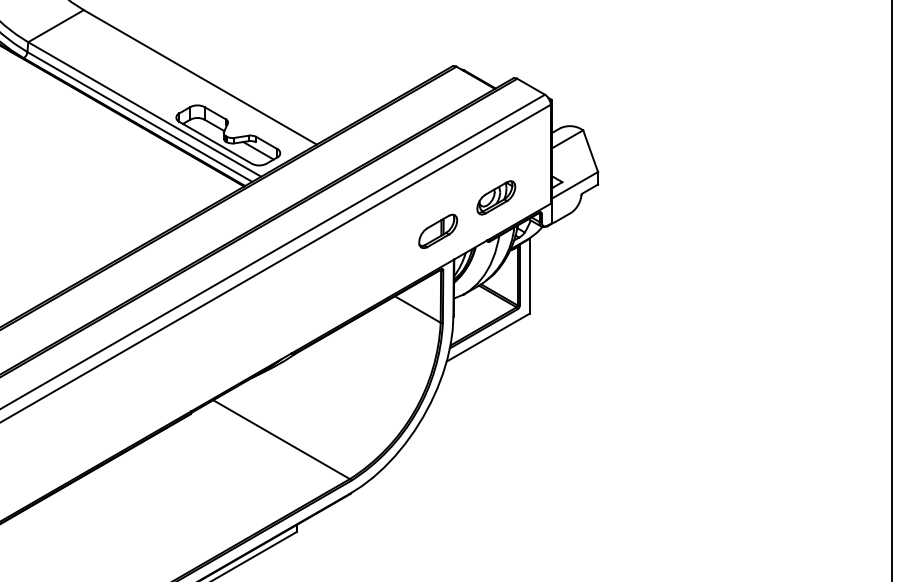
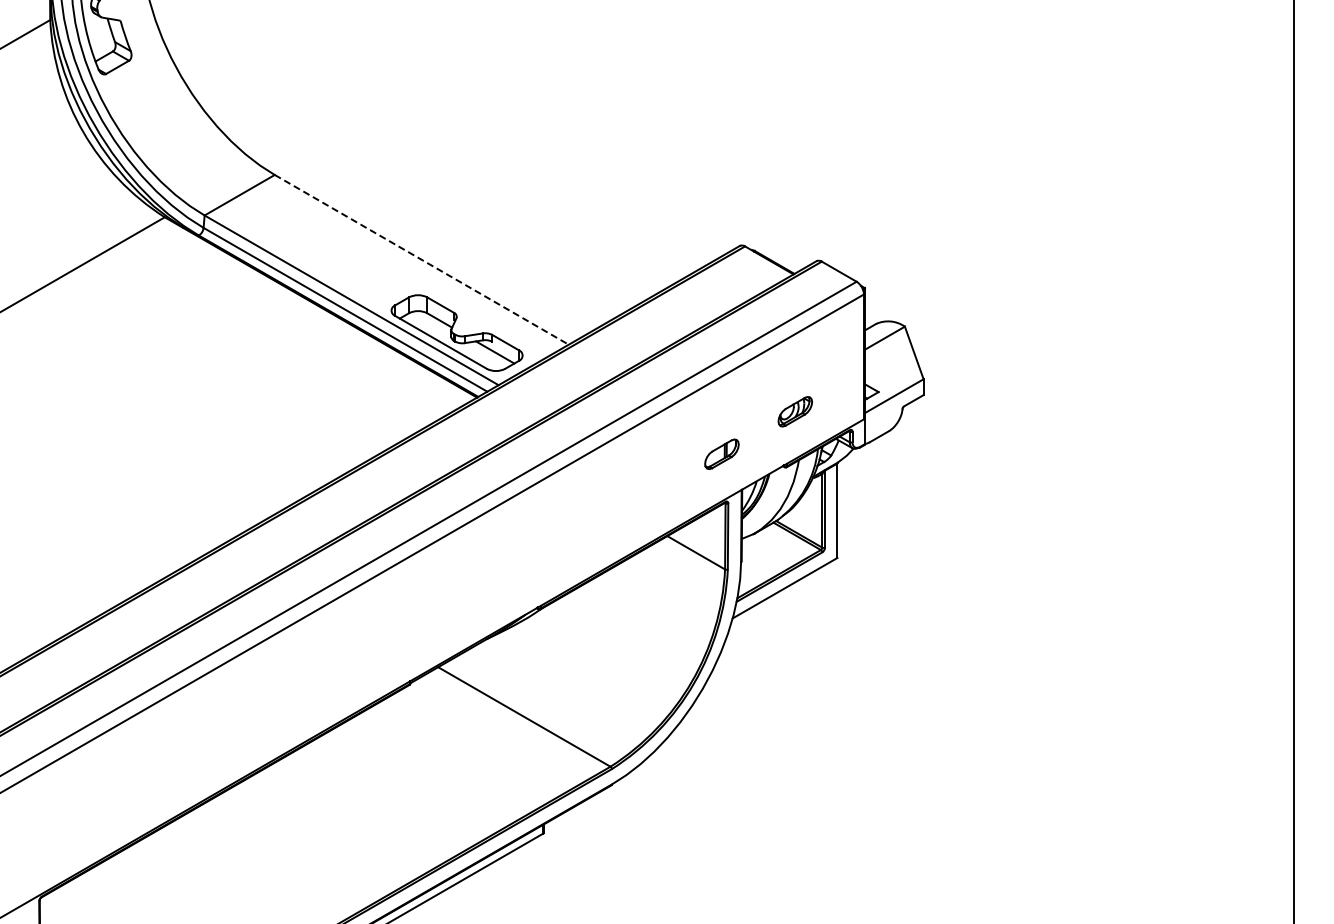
line: (200, 77) -> (421, 259), solid -> dashed
part: (496, 197) -> (795, 411), size x0.7
part: (437, 231) -> (721, 454), size x0.7

